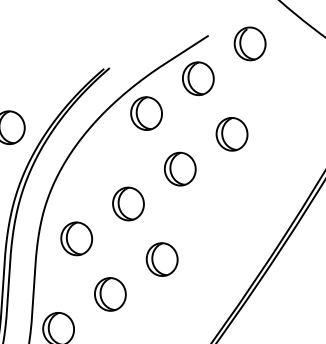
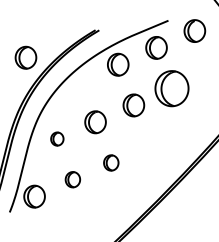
part: (232, 134) -> (172, 88), size x1.6
part: (76, 237) -> (57, 138), size x0.6
part: (162, 258) -> (111, 162), size x0.7
part: (109, 294) -> (72, 179), size x0.7

